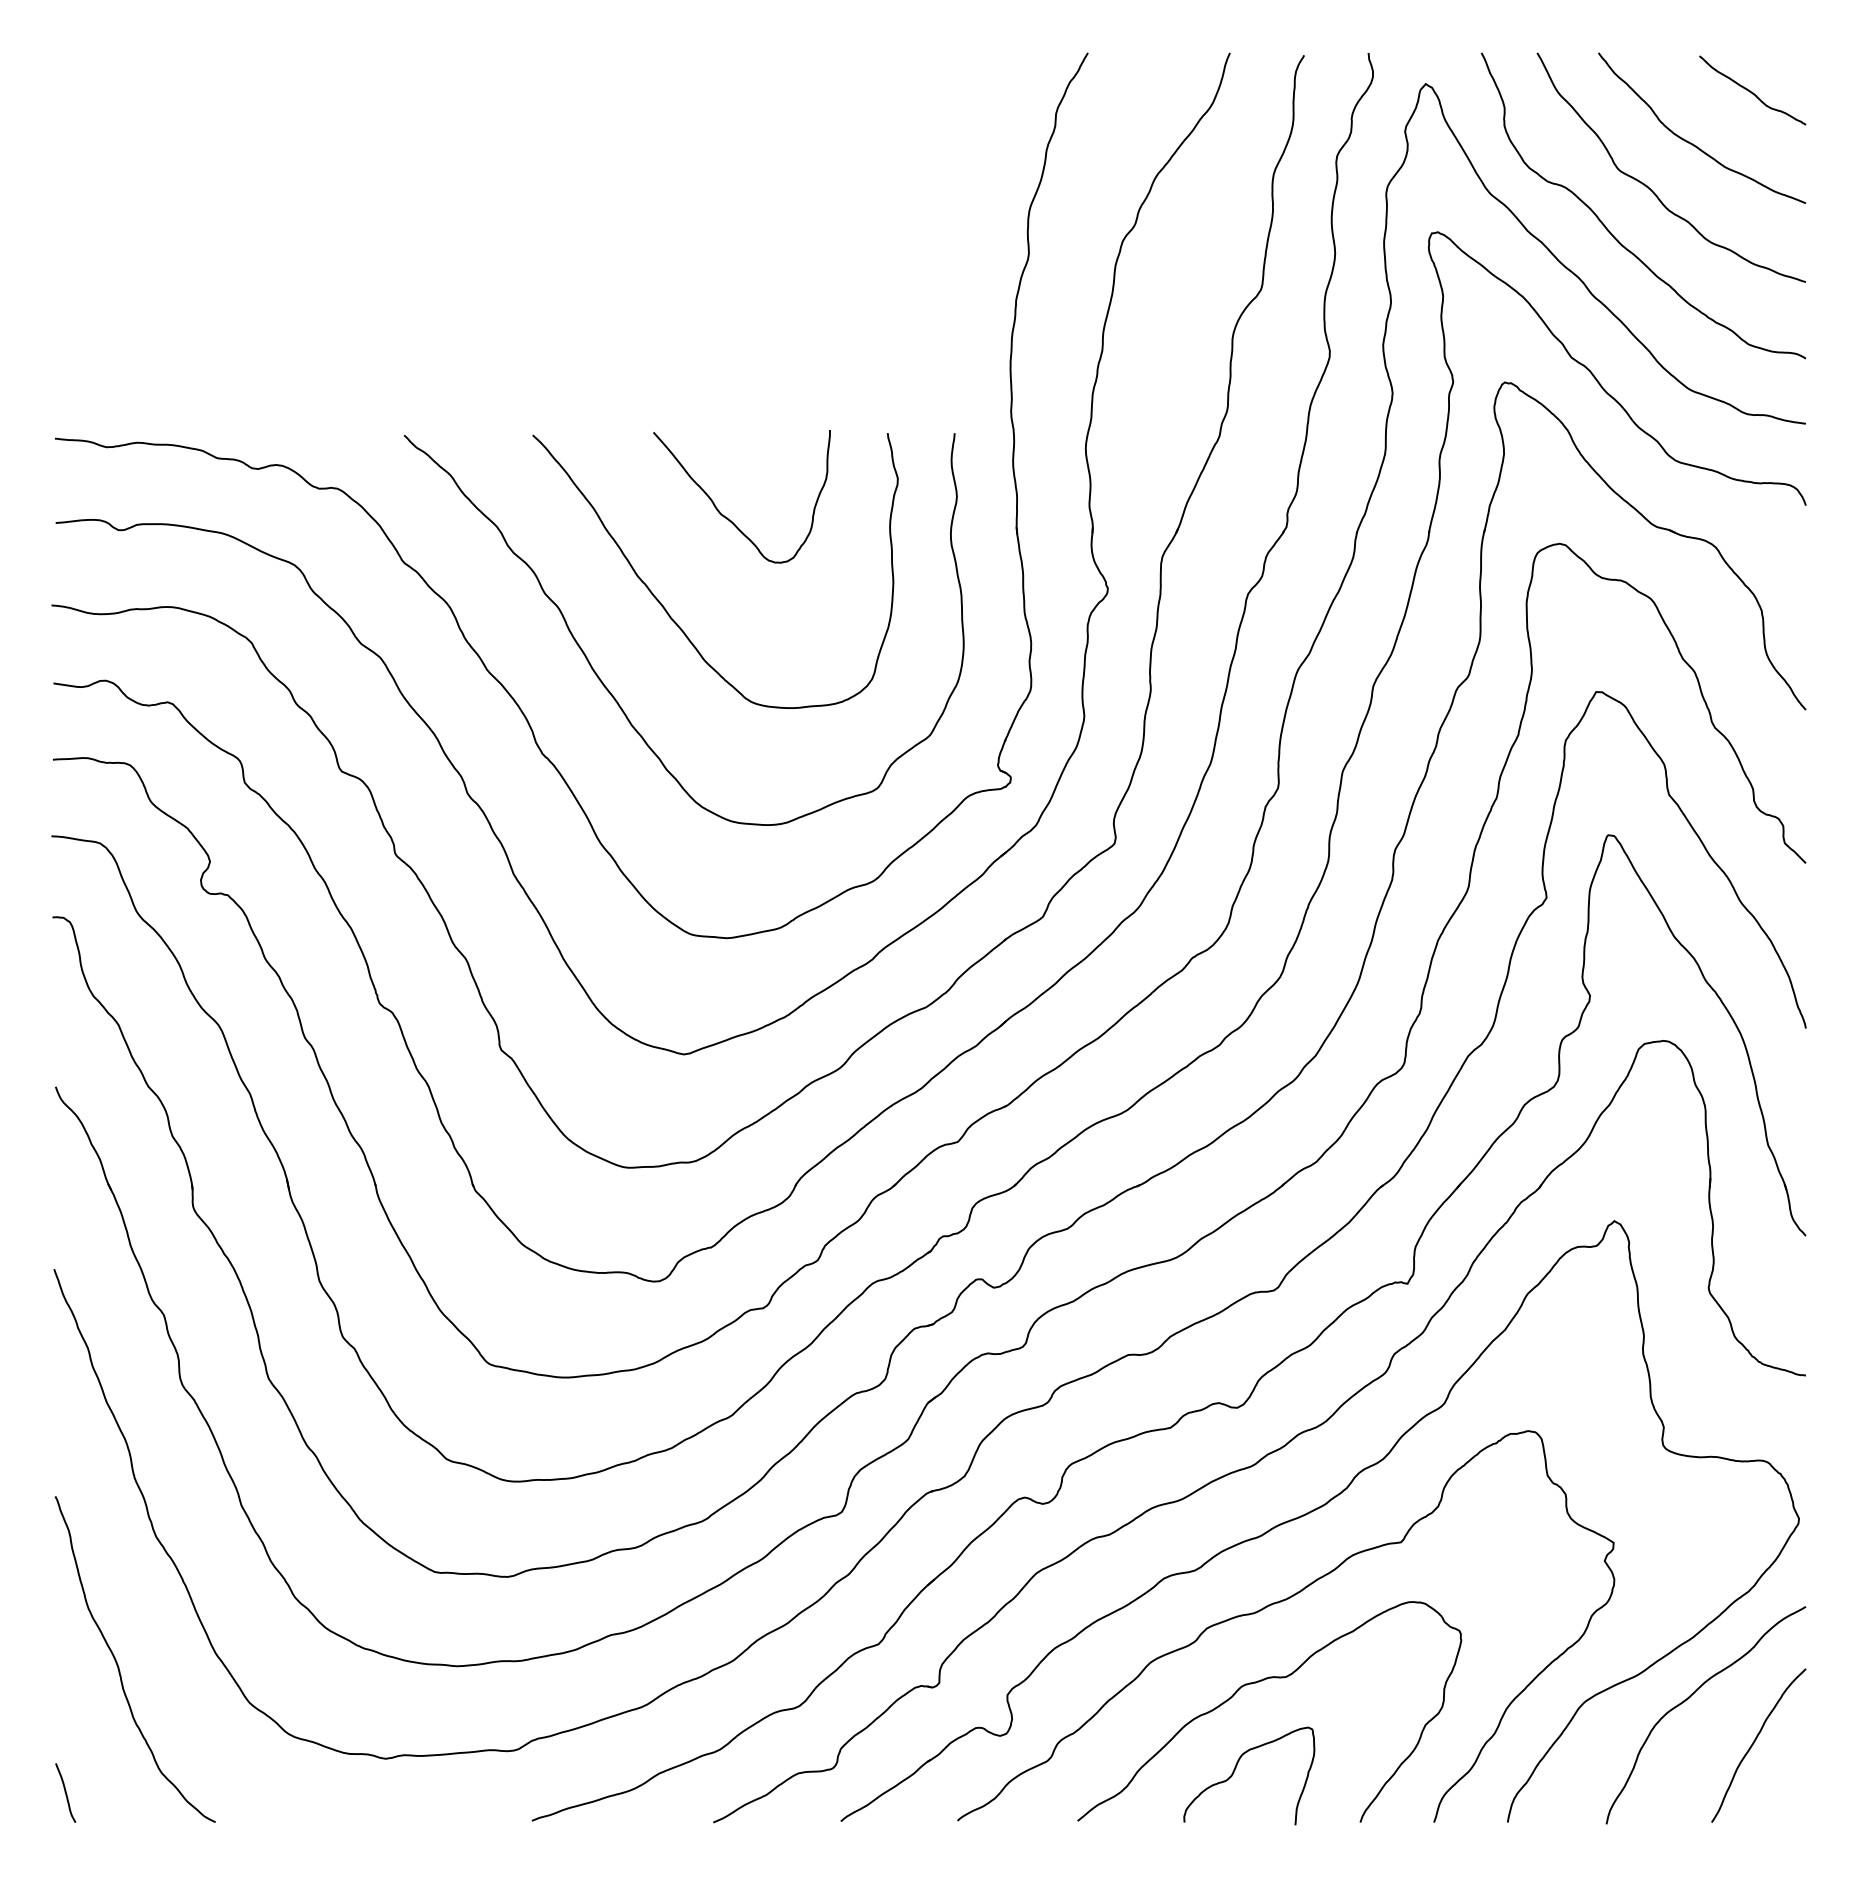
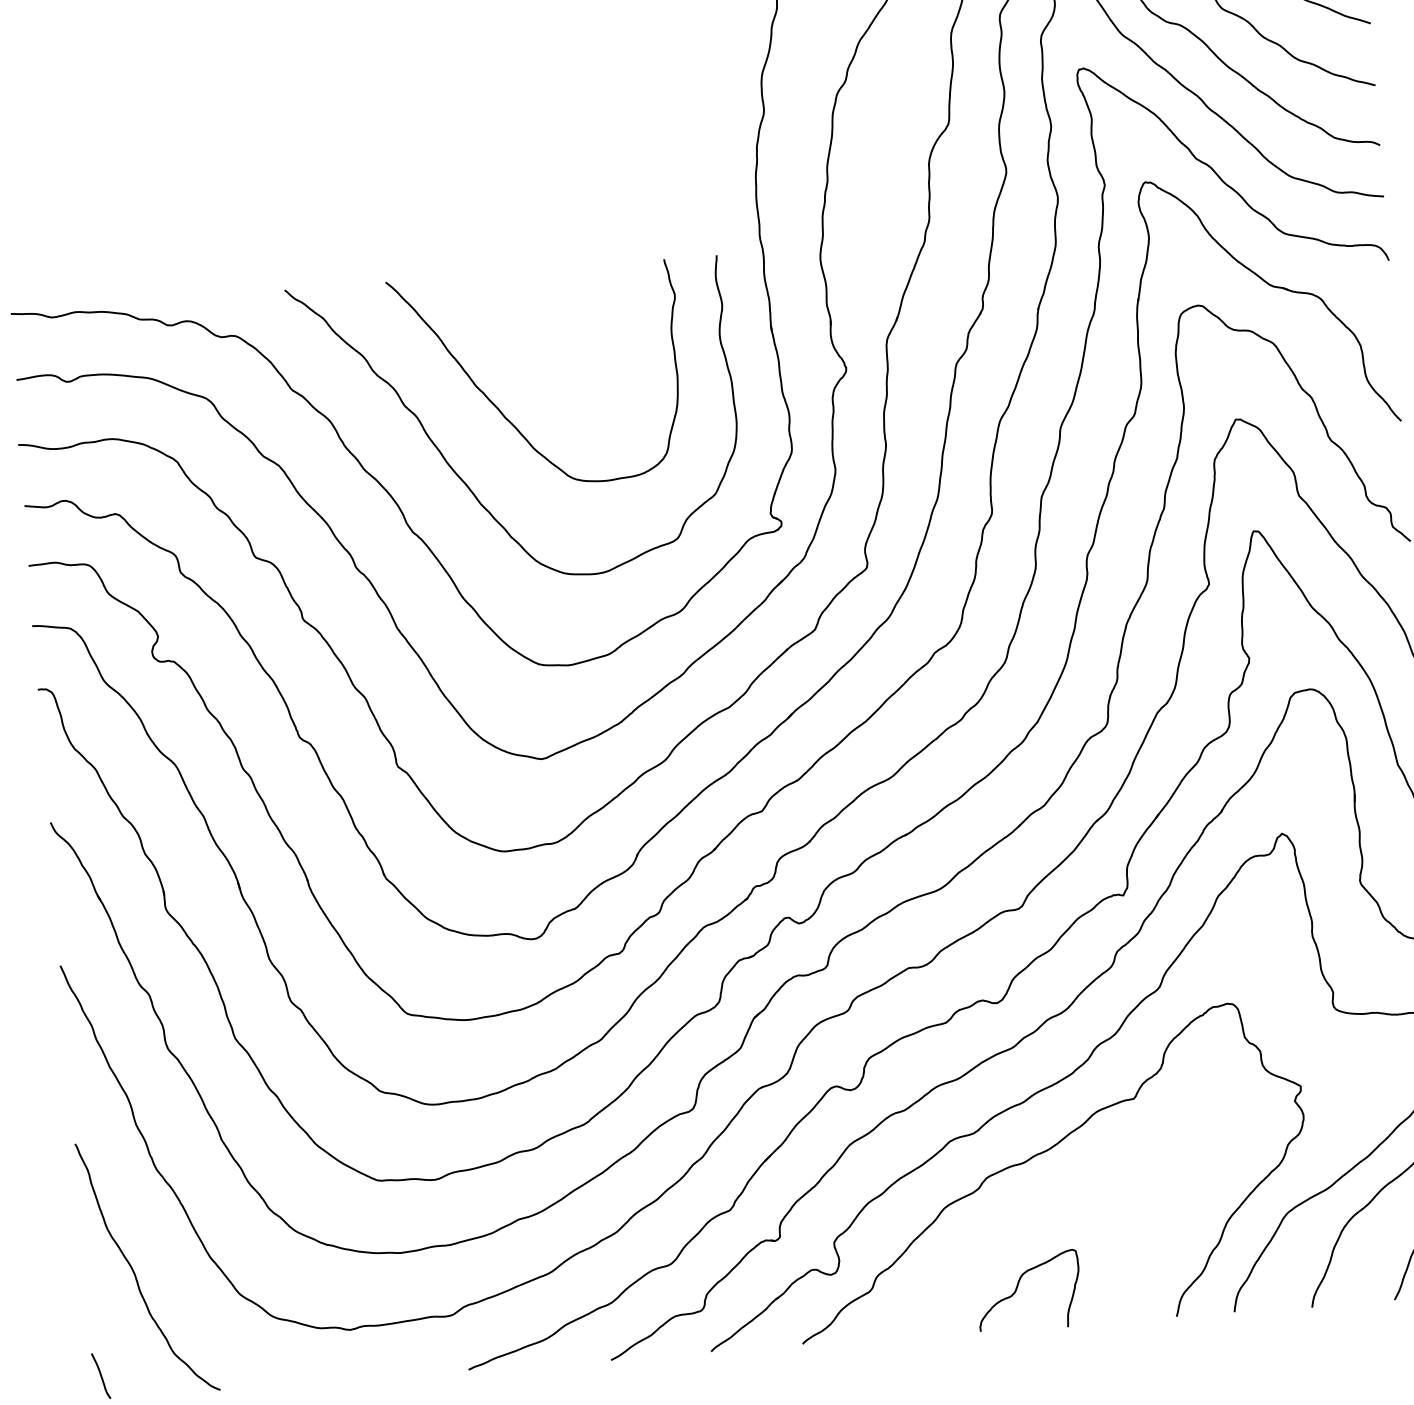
curve: (726, 516) -> (542, 334), removed
curve: (1259, 1682) -> (1031, 1217), removed

